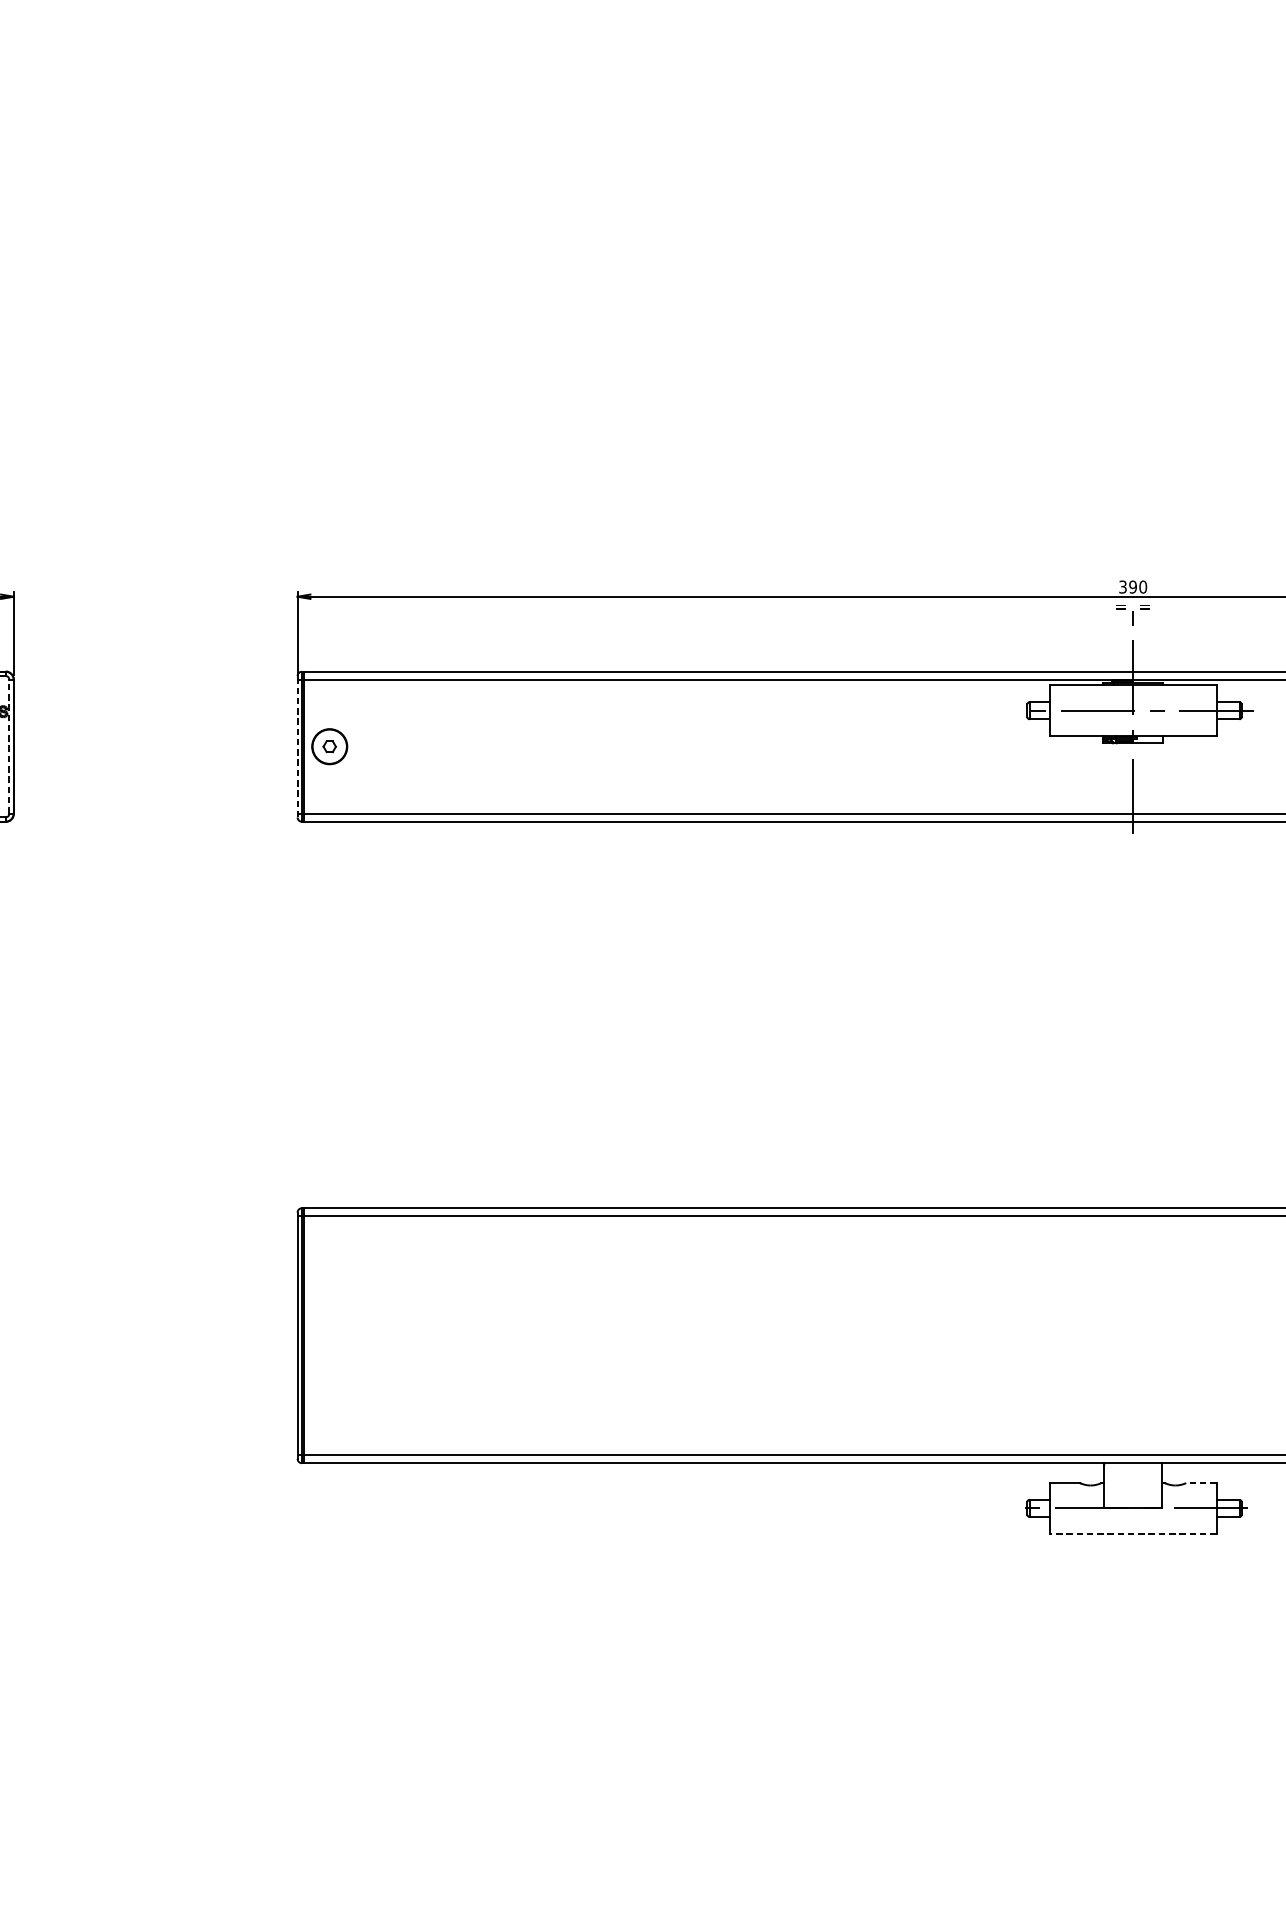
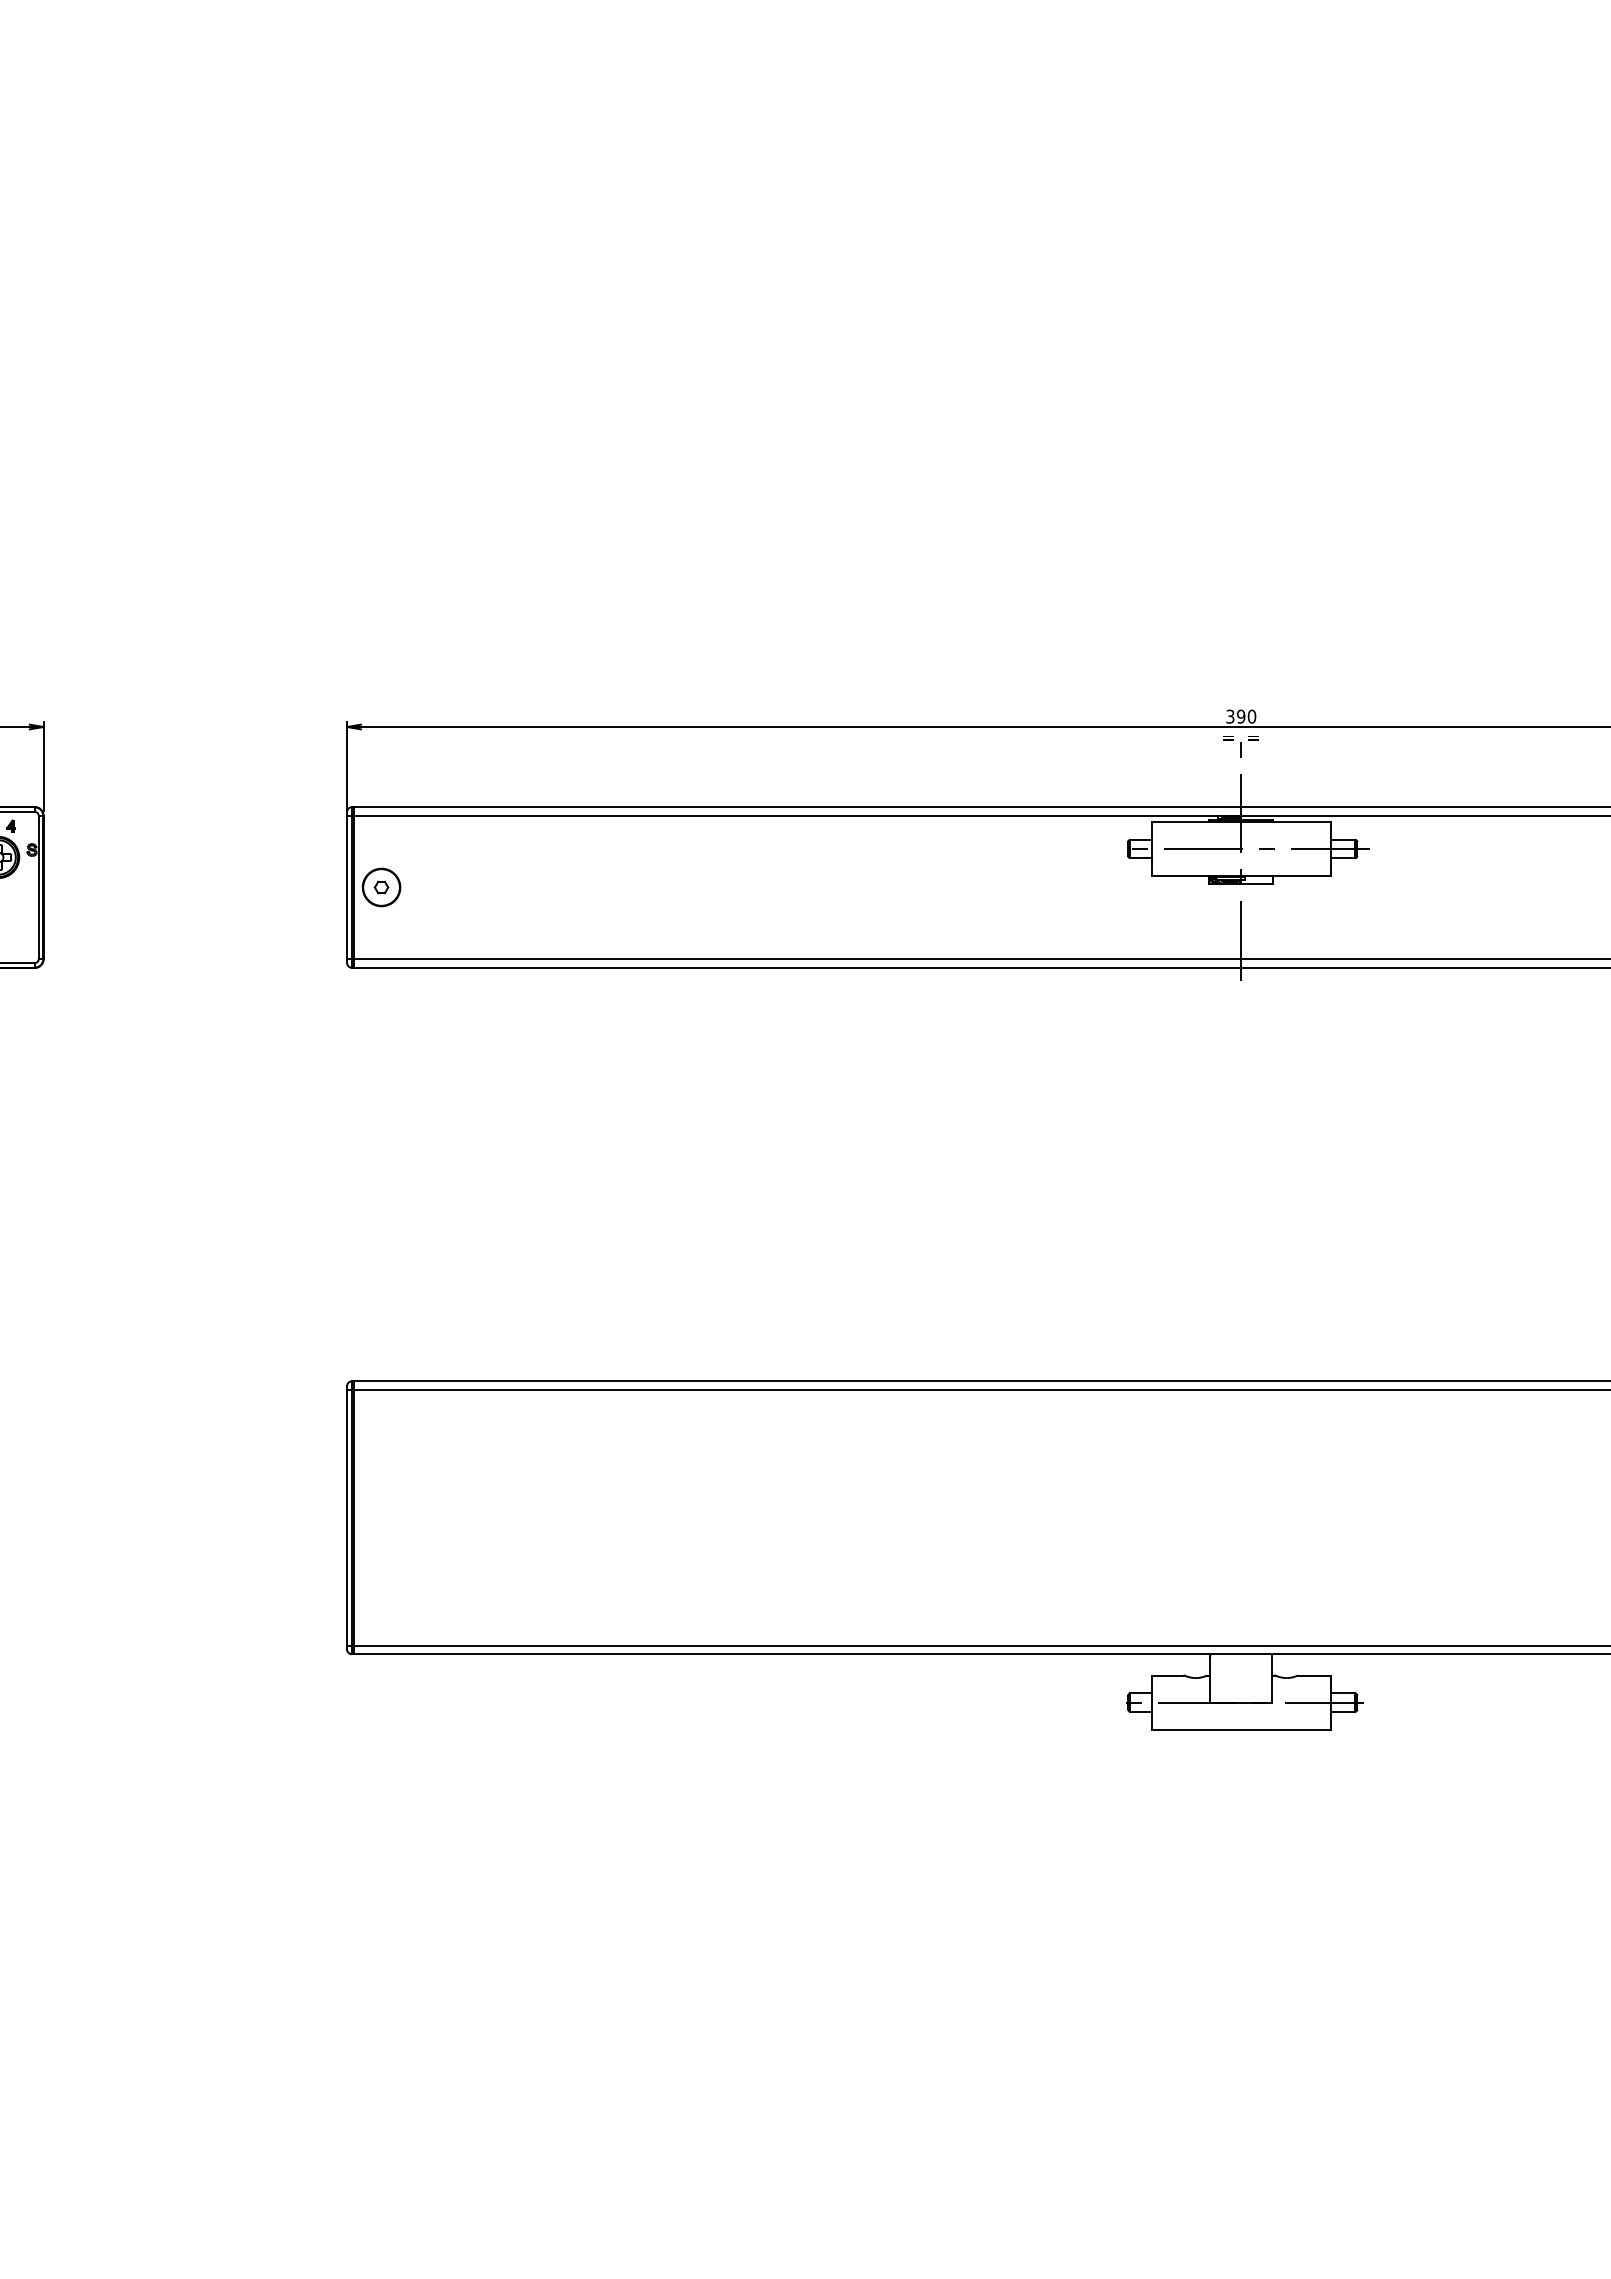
line: (9, 746) -> (38, 887), dashed -> solid
line: (297, 746) -> (347, 887), dashed -> solid
line: (1200, 1483) -> (1313, 1675), dashed -> solid
line: (1132, 1533) -> (1240, 1729), dashed -> solid

